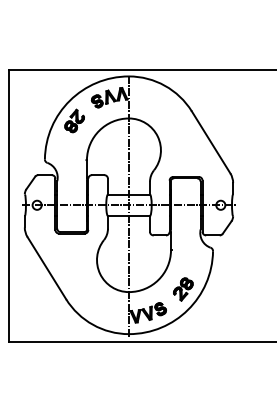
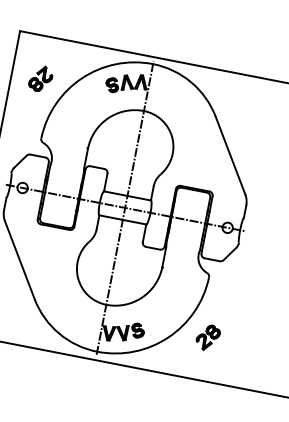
part: (74, 120) -> (40, 78), moved
part: (183, 289) -> (208, 337), moved

